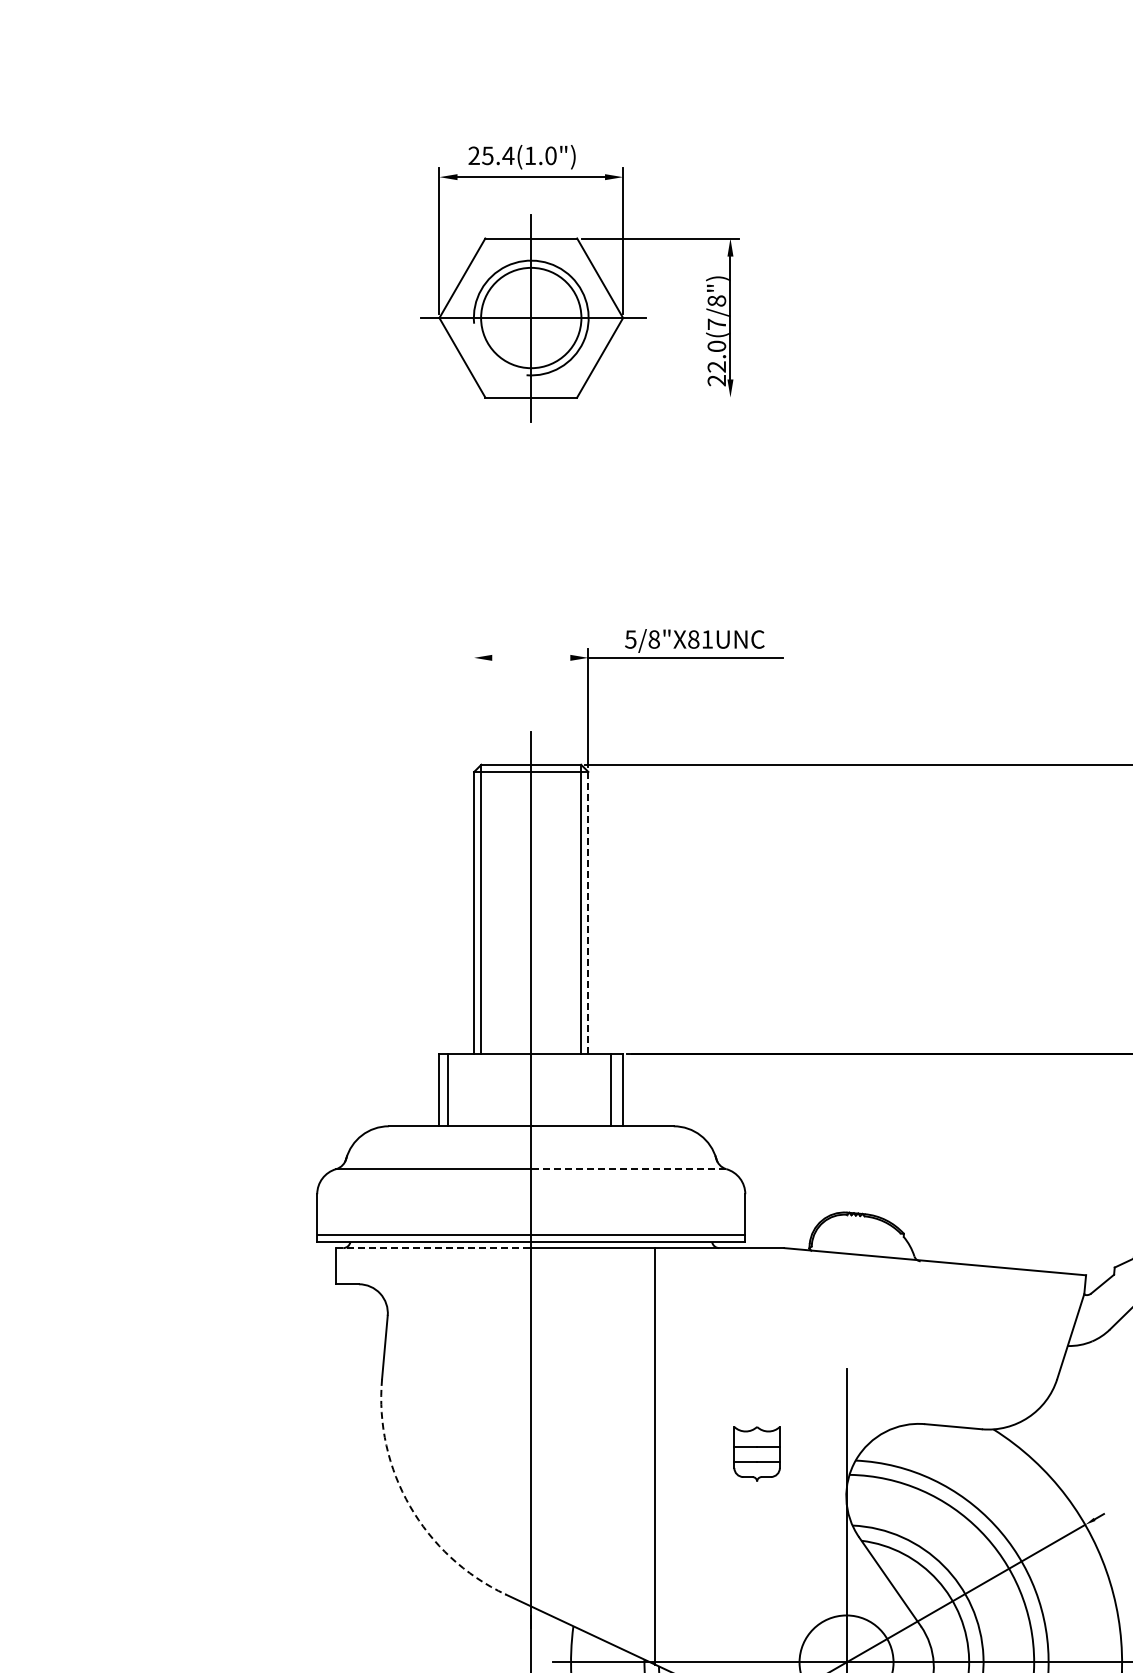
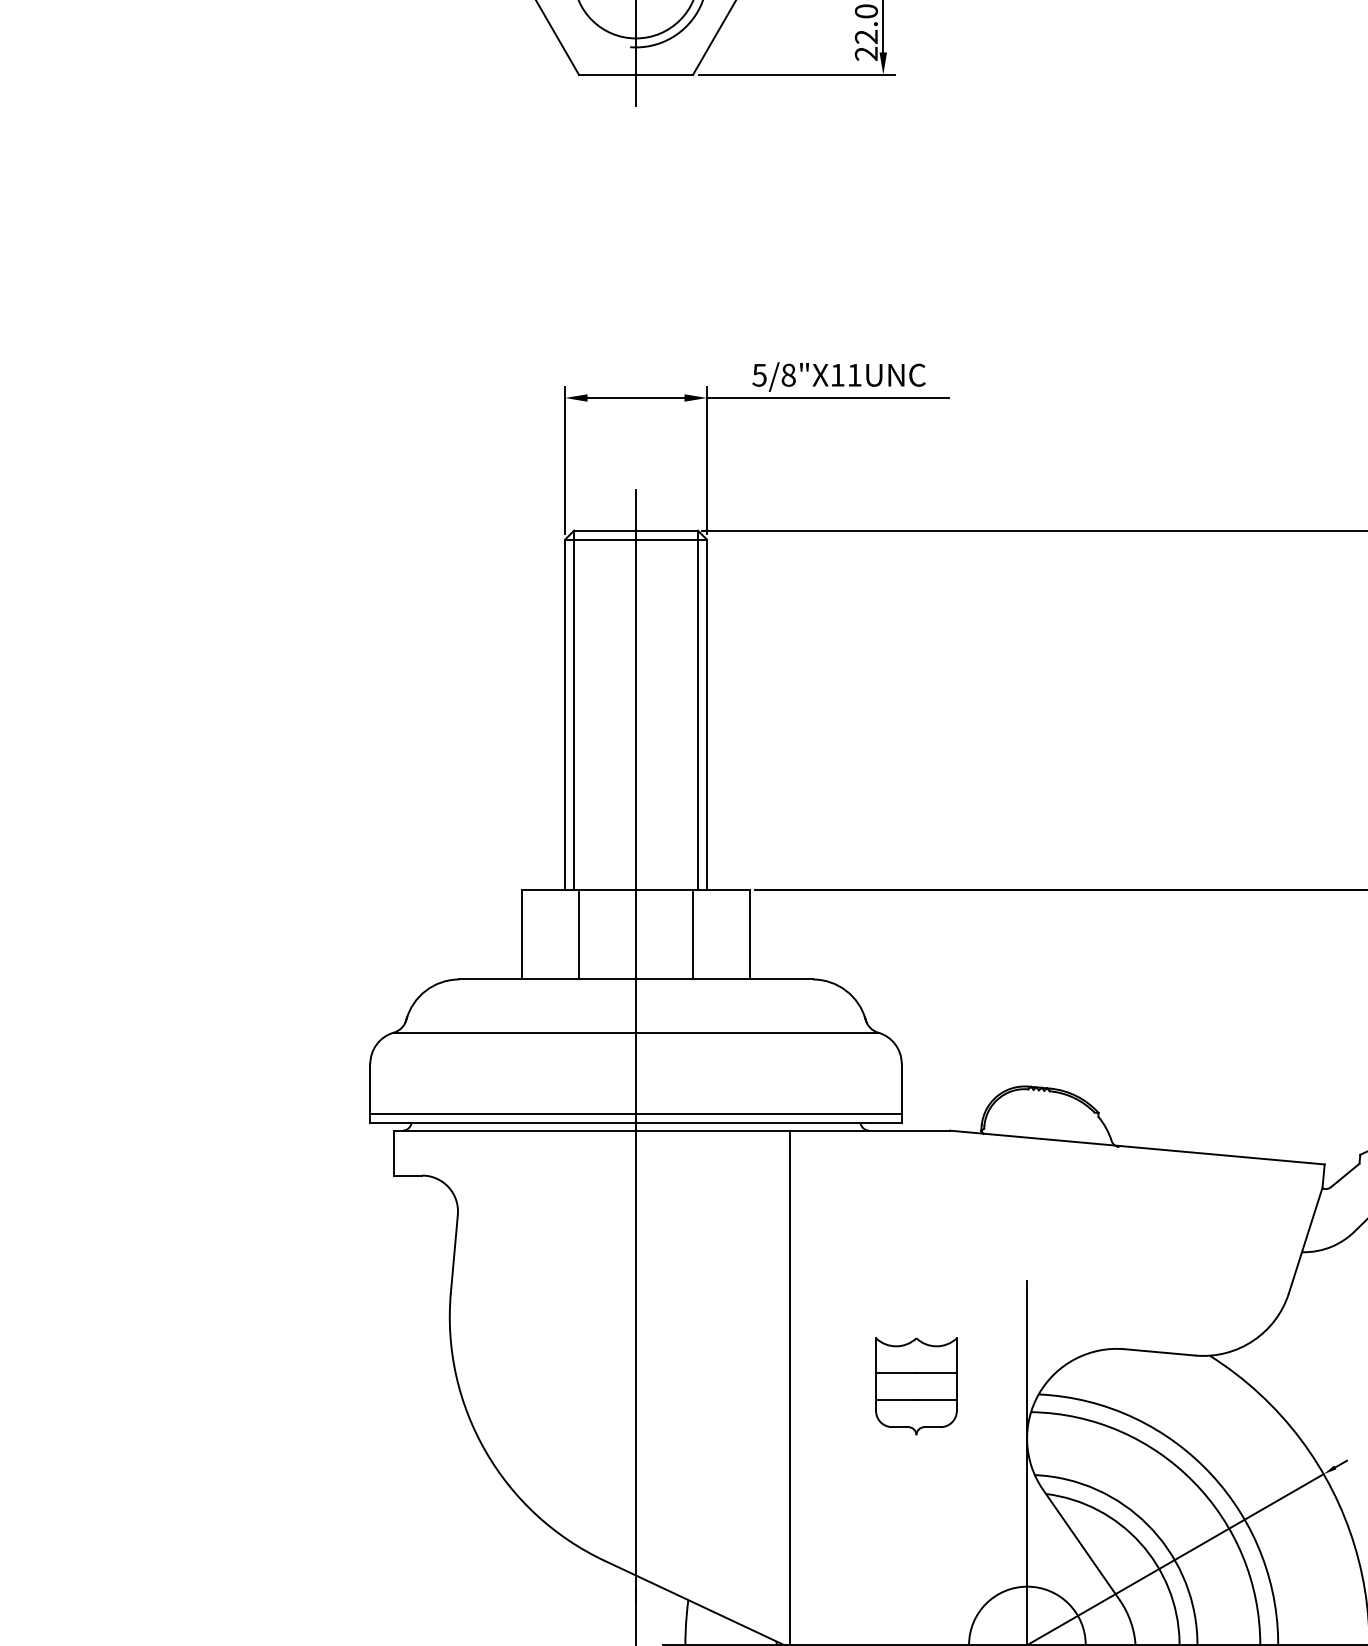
line: (660, 397) -> (796, 74), added
text: (693, 639) -> (837, 375), 5/8"X81UNC -> 5/8"X11UNC
line: (531, 657) -> (636, 397), added
line: (474, 707) -> (565, 459), added
line: (588, 912) -> (707, 714), dashed -> solid
line: (448, 1089) -> (579, 933), moved
line: (611, 1089) -> (693, 933), moved
line: (628, 1169) -> (756, 1033), dashed -> solid
line: (433, 1248) -> (514, 1131), dashed -> solid
part: (756, 1453) -> (915, 1385), size x1.43
arc: (410, 1506) -> (486, 1451), dashed -> solid

